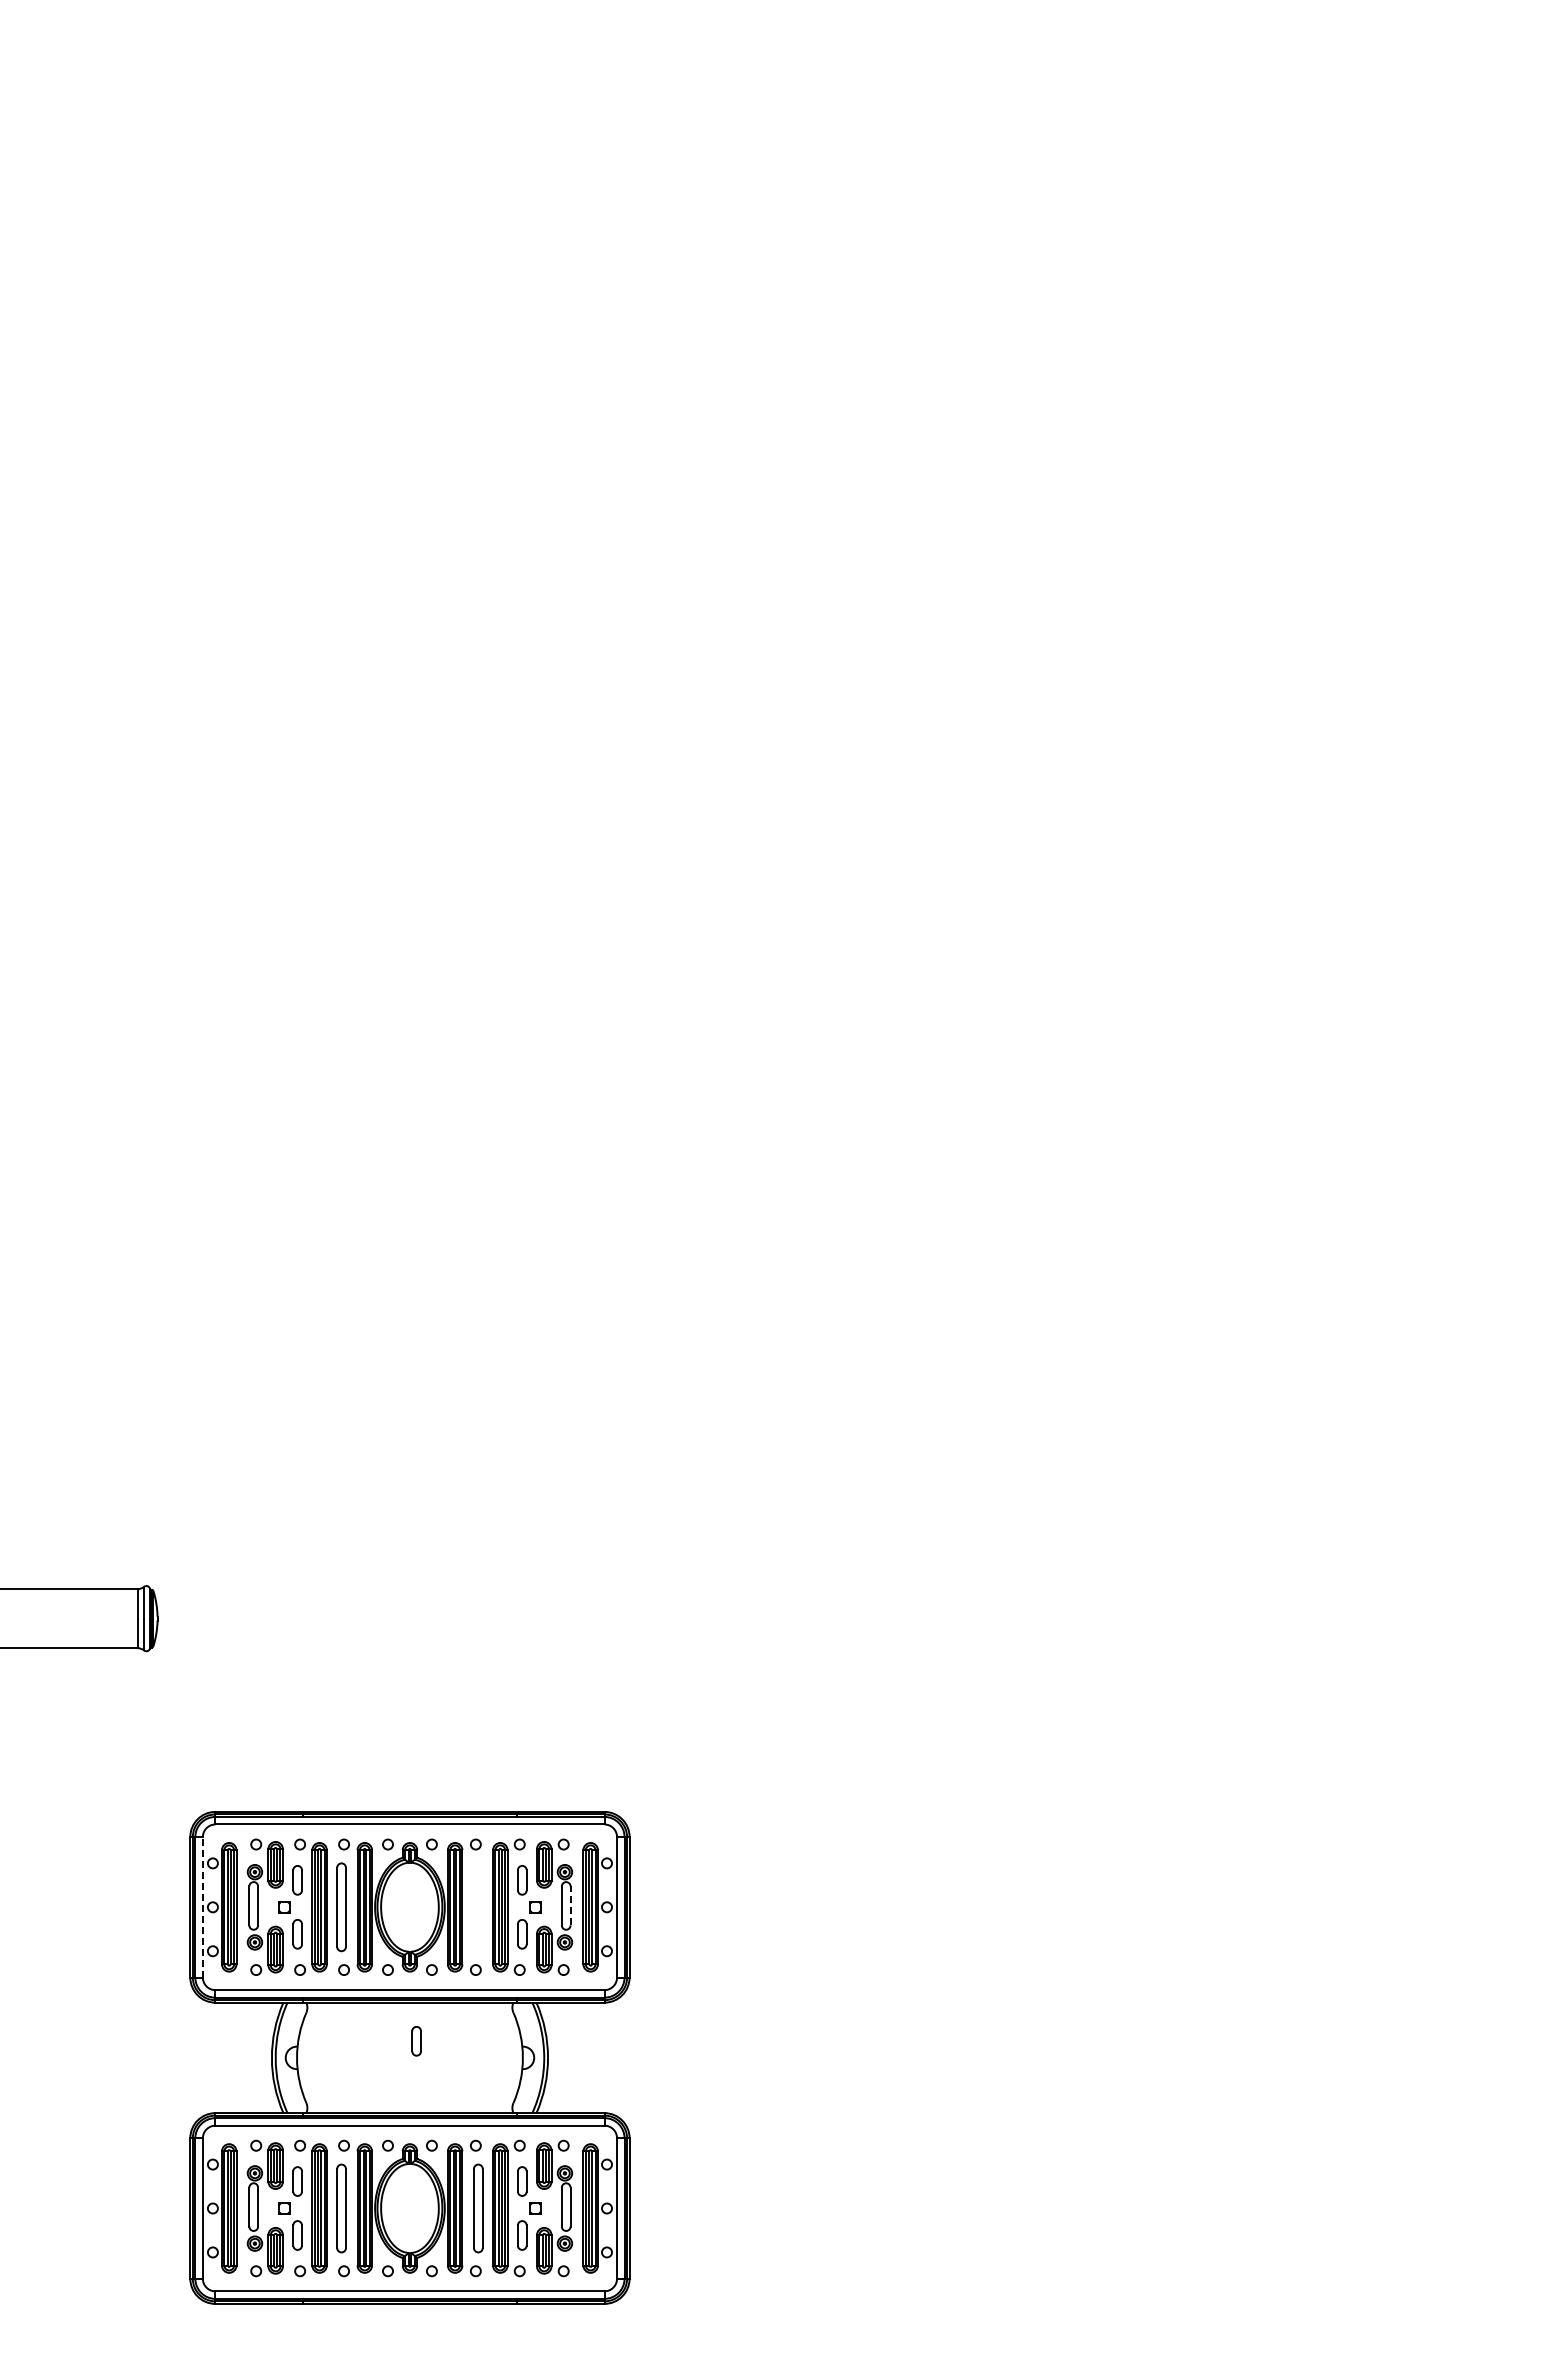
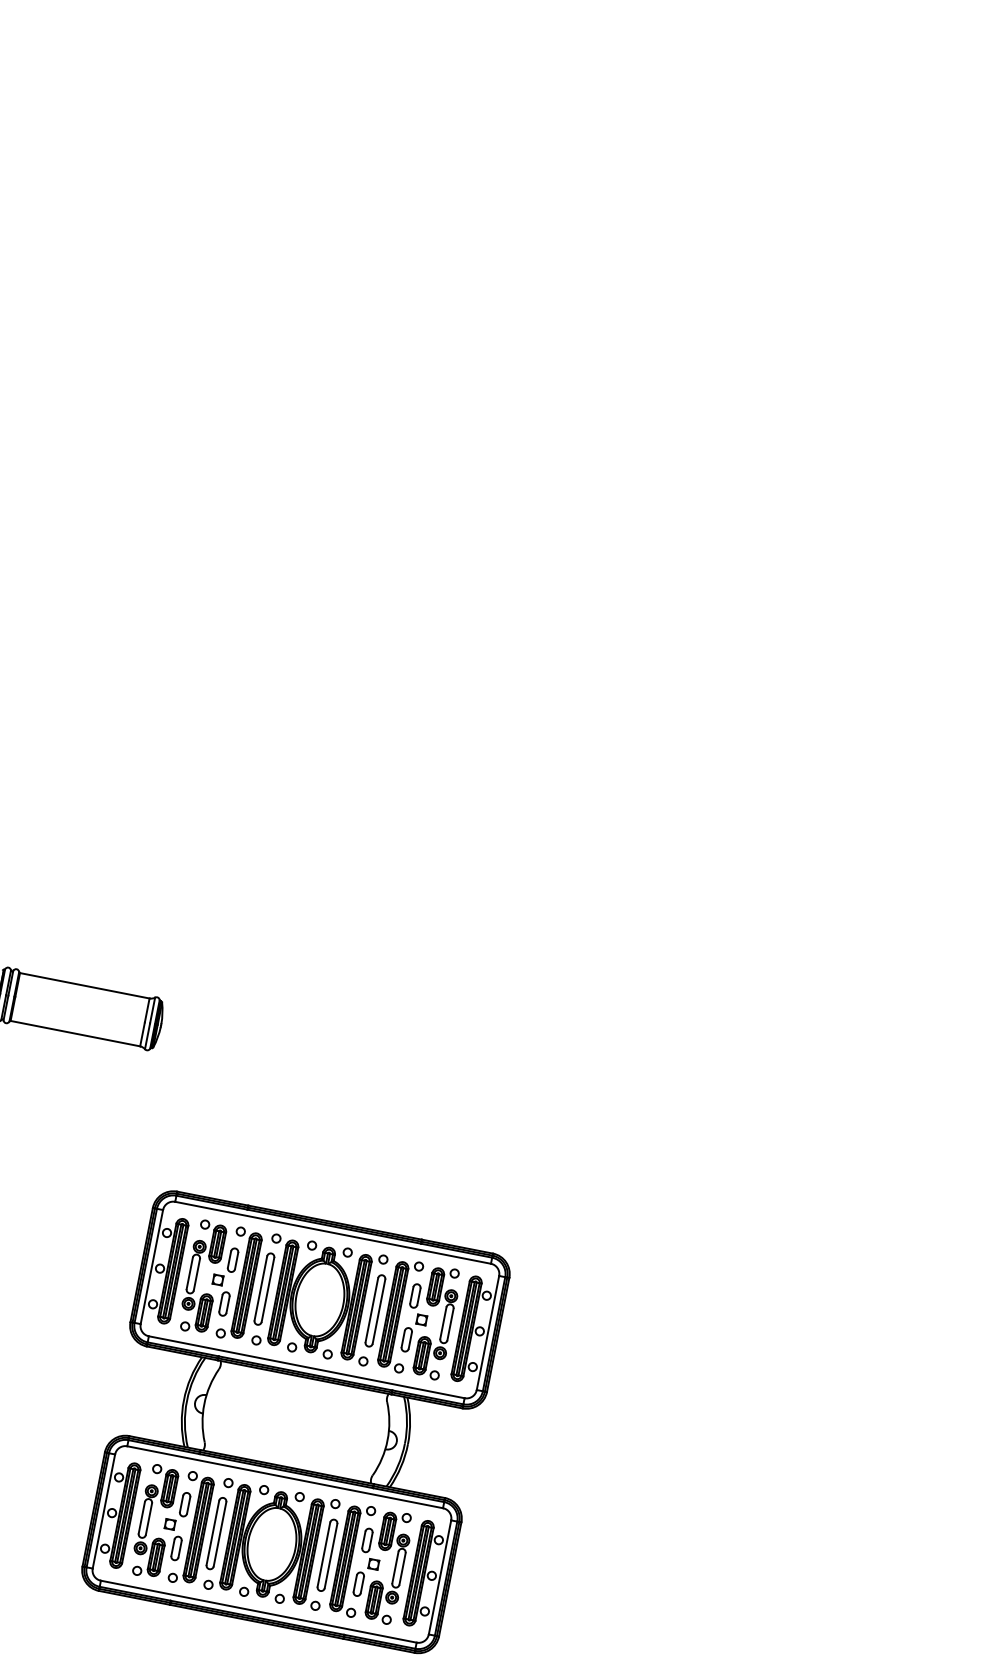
line: (570, 1905) -> (450, 1324), dashed -> solid
line: (202, 1906) -> (151, 1266), dashed -> solid
part: (478, 1907) -> (375, 1311), added
part: (416, 2041) -> (303, 1409), removed

